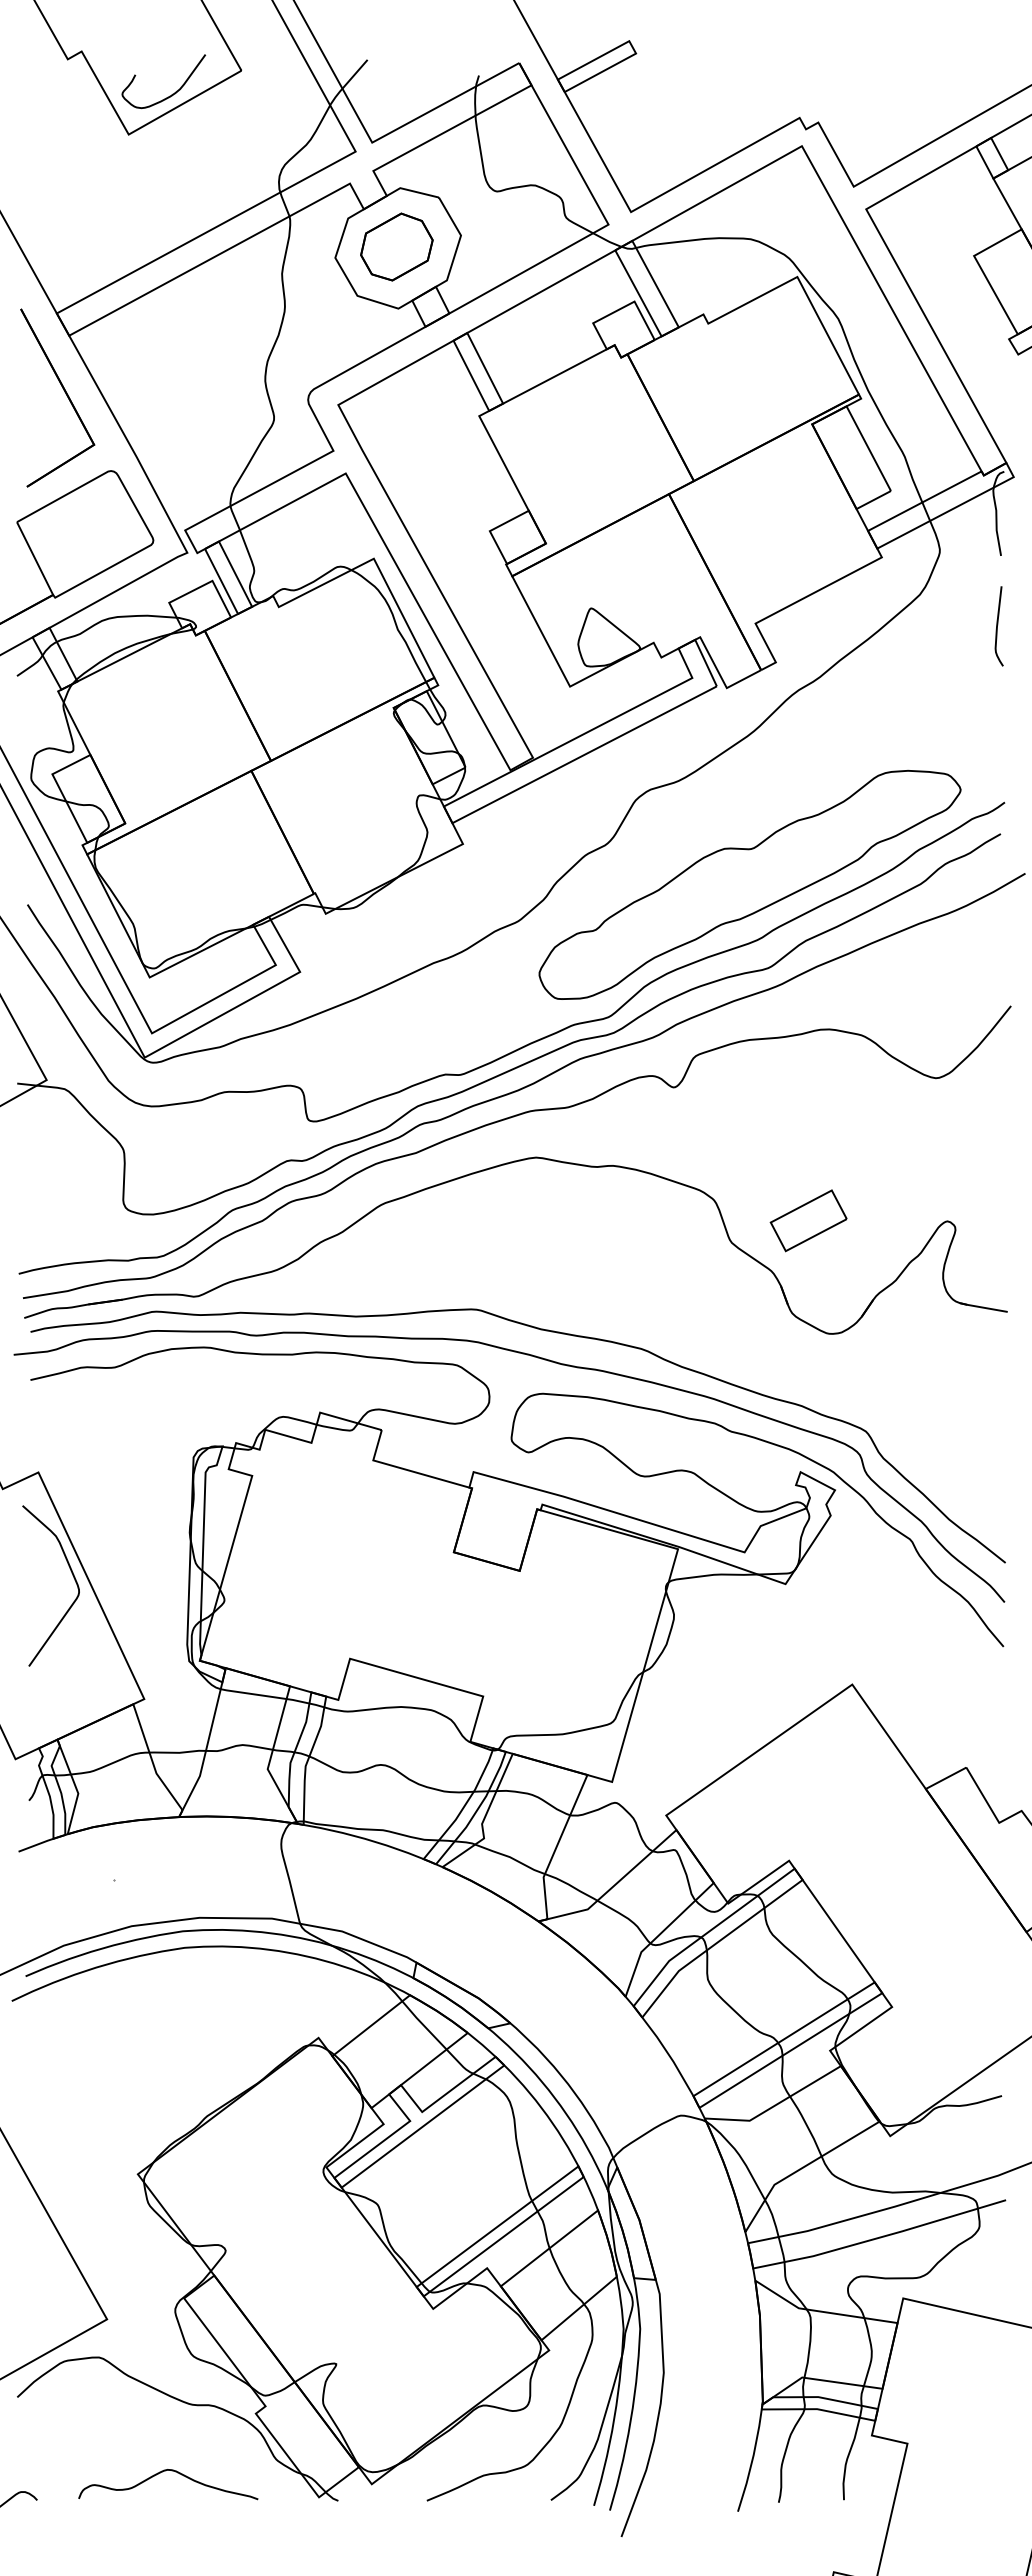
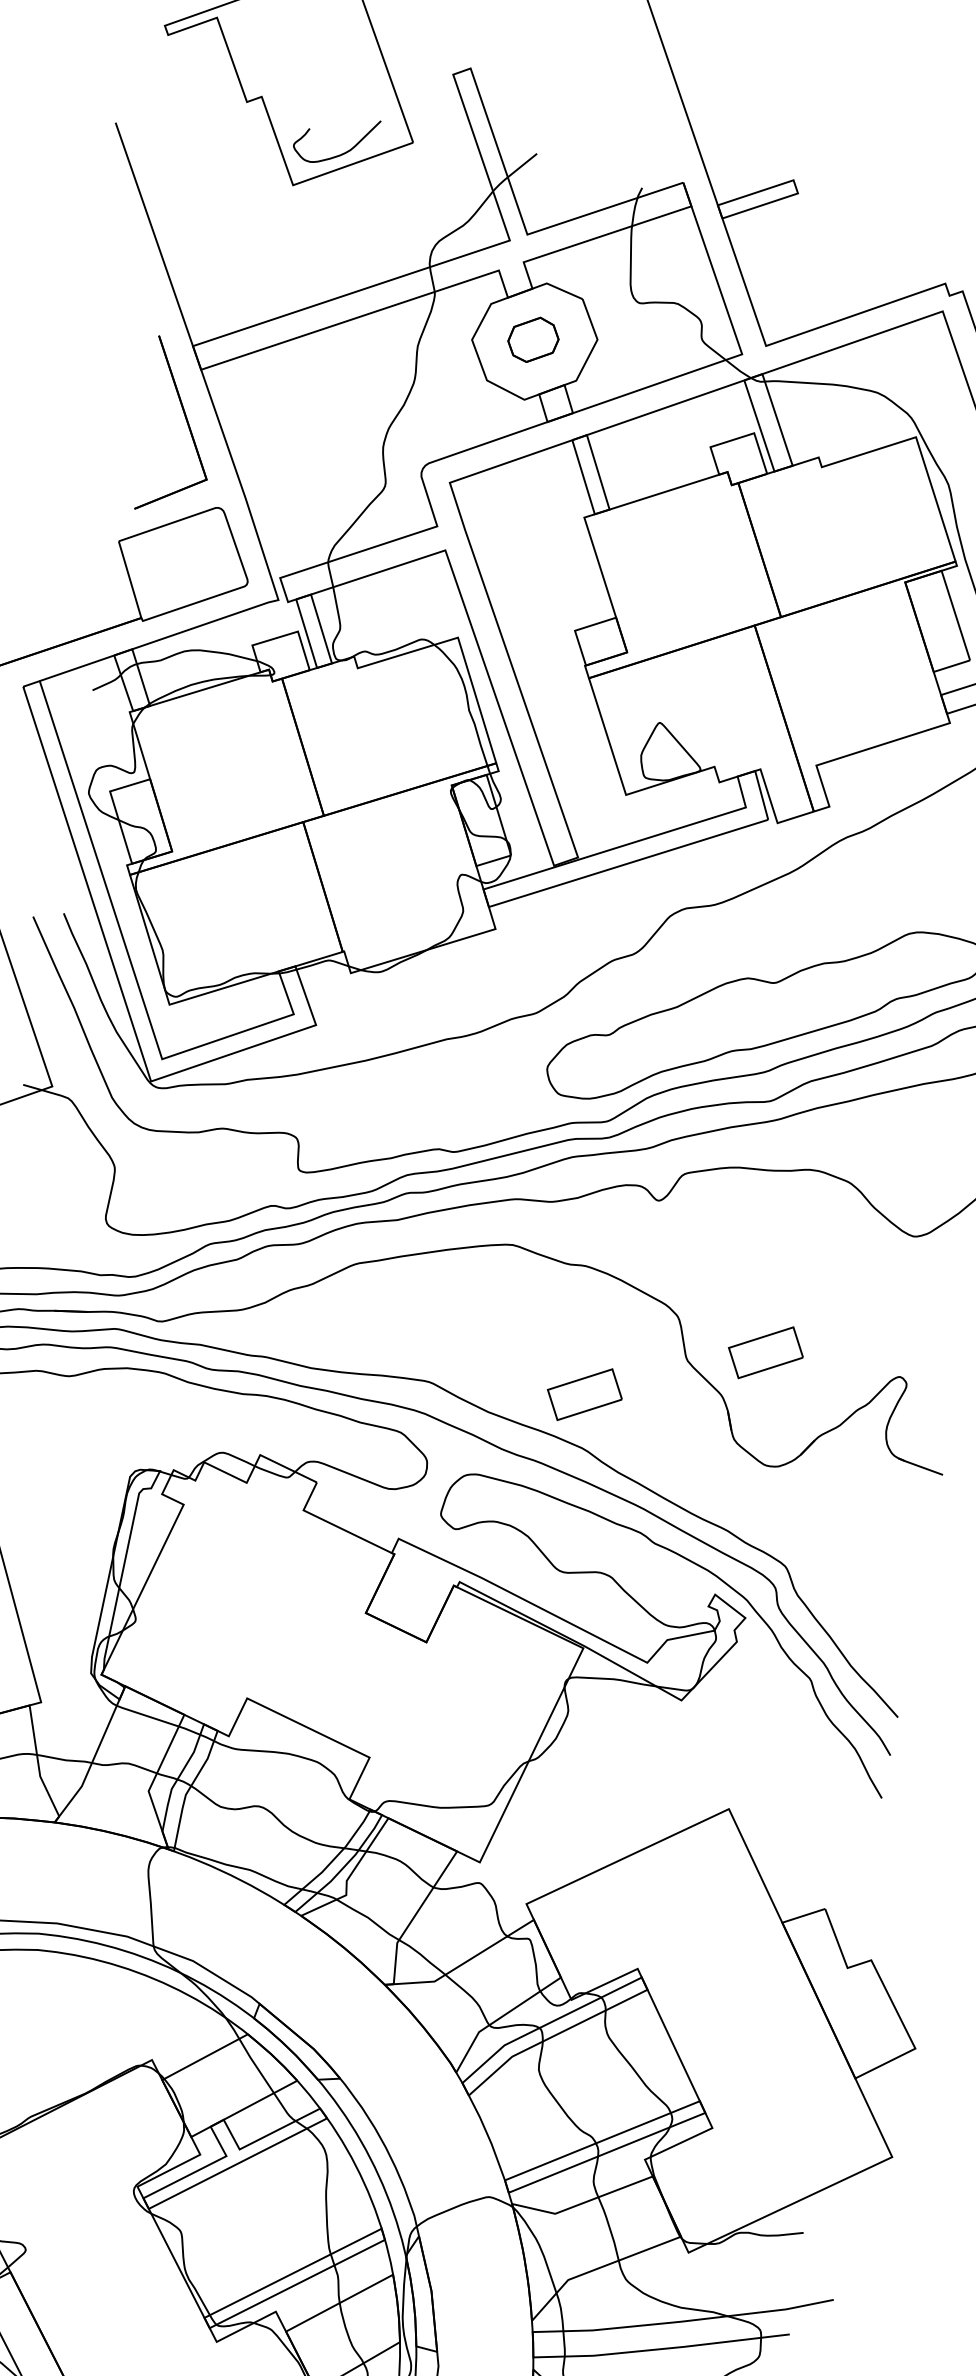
part: (396, 246) -> (533, 339), size x0.7
part: (634, 1294) -> (584, 1394), added

